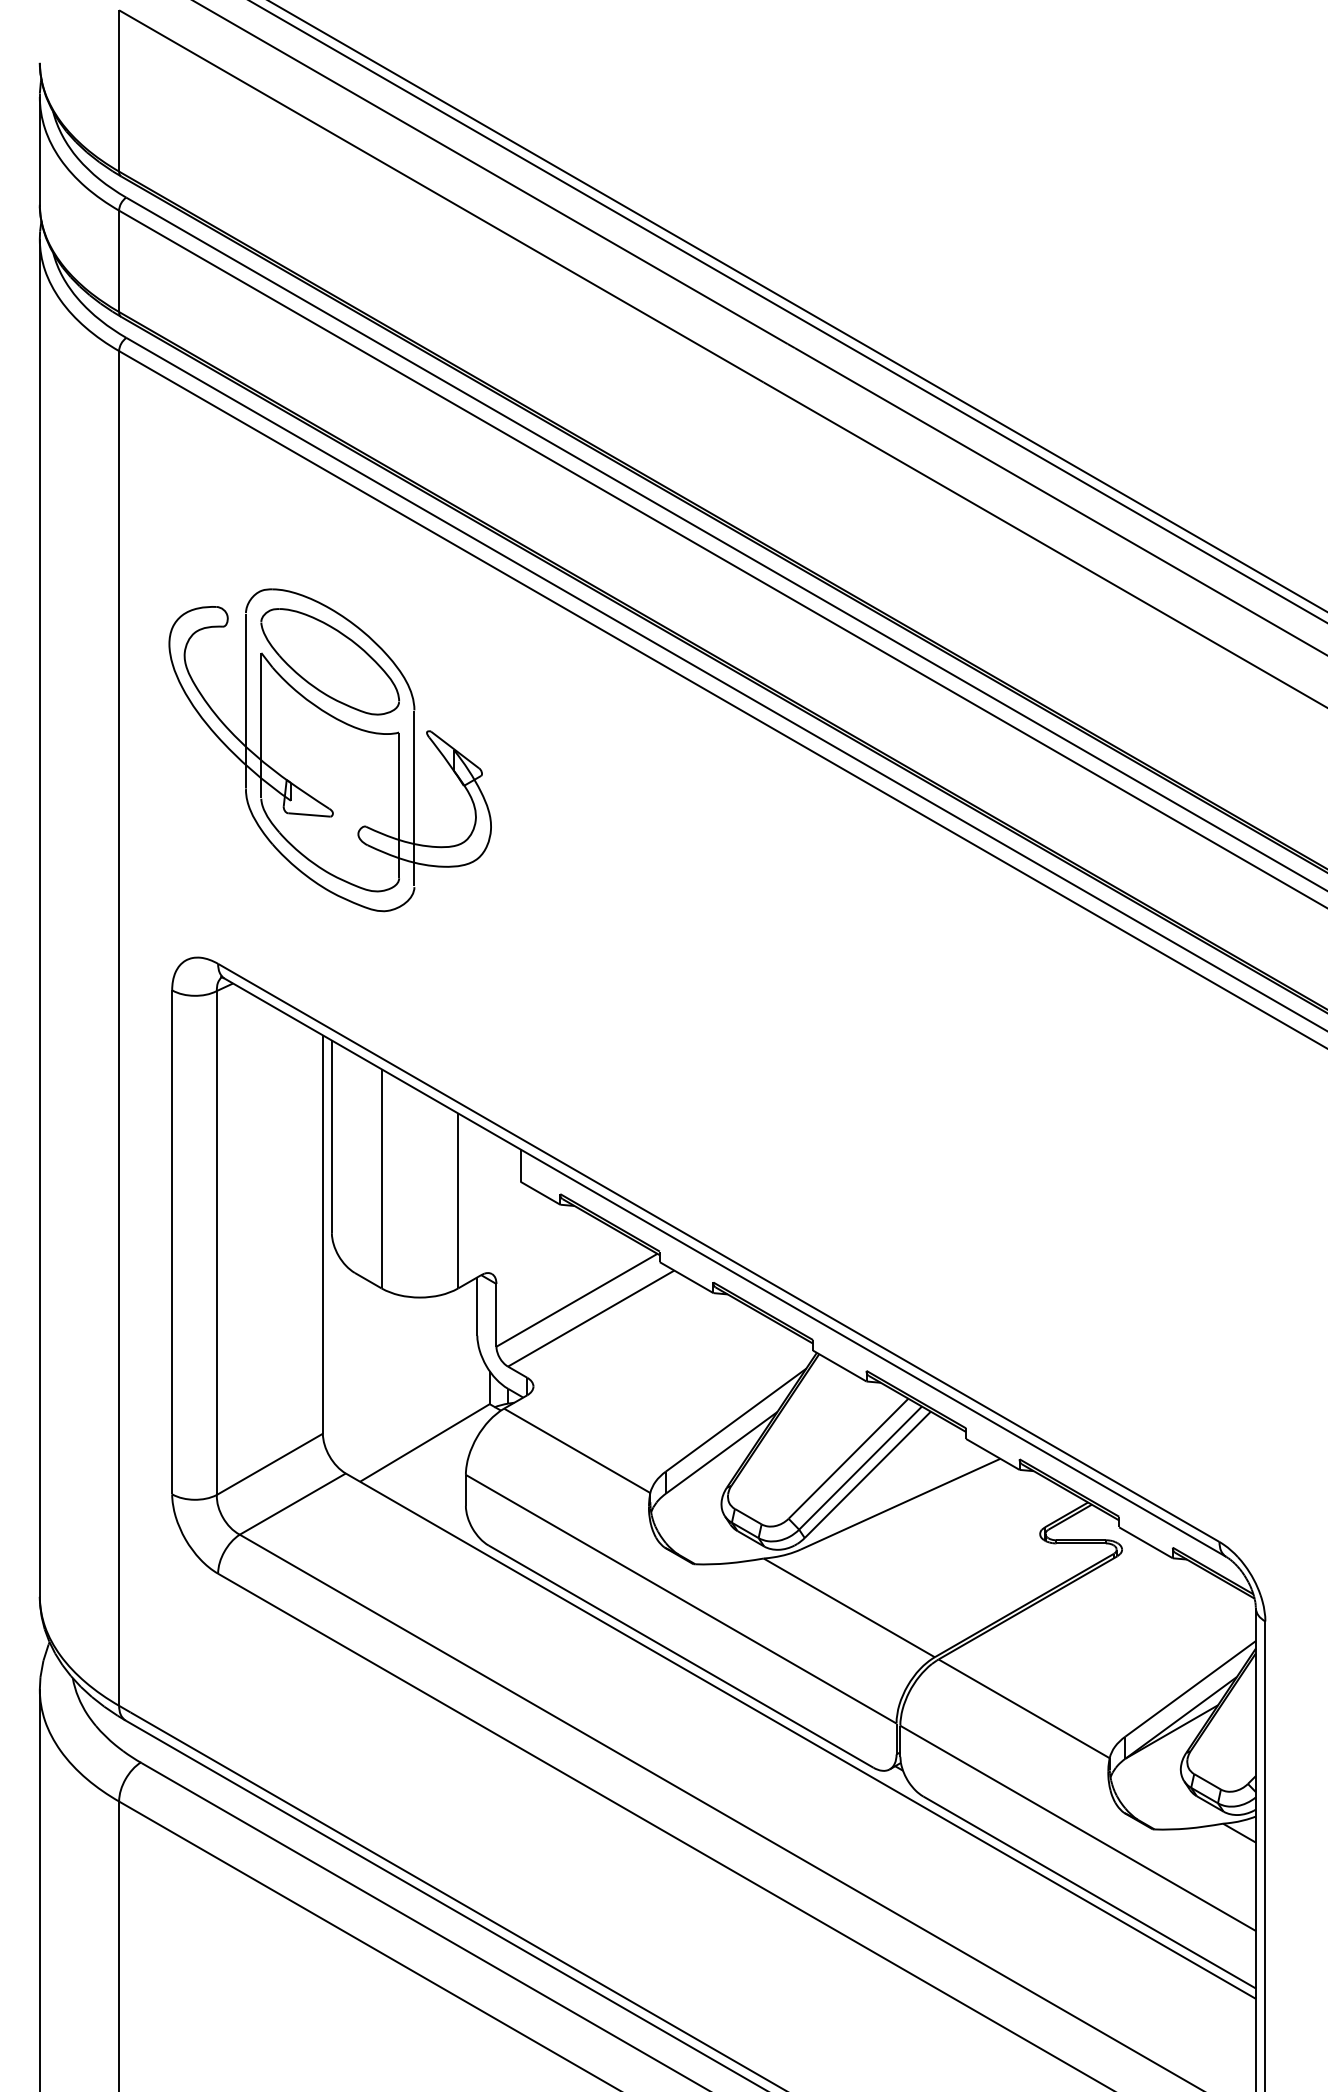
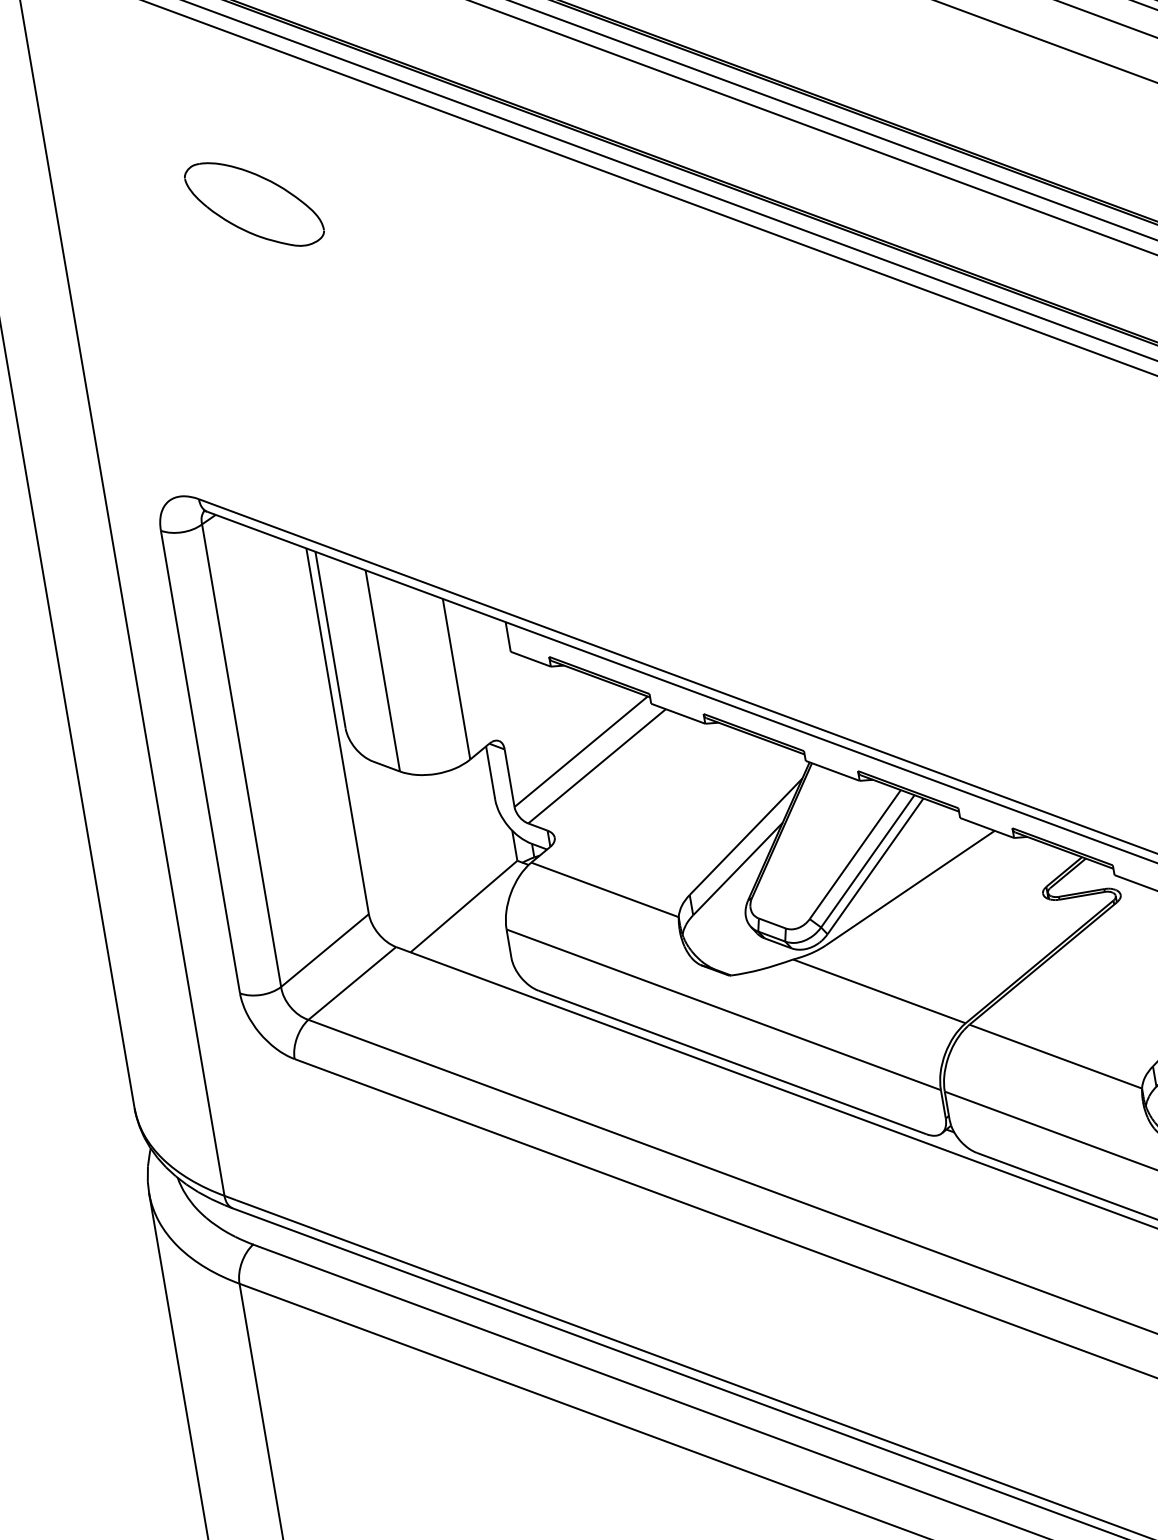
part: (329, 750) -> (267, 285), removed

